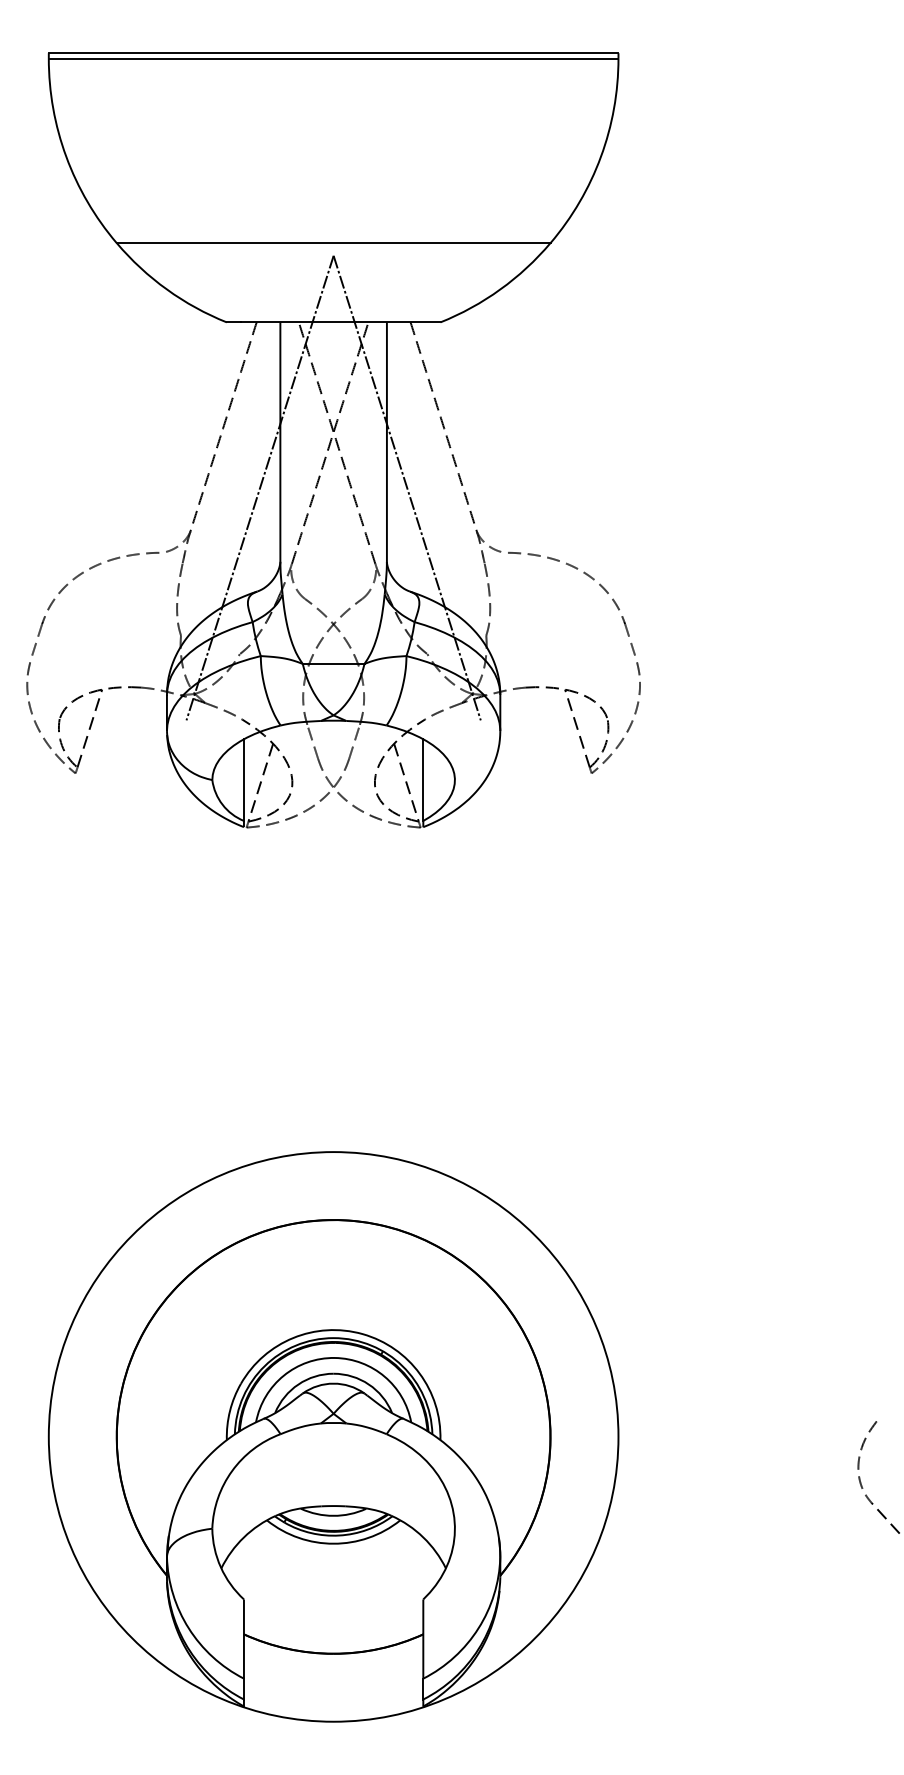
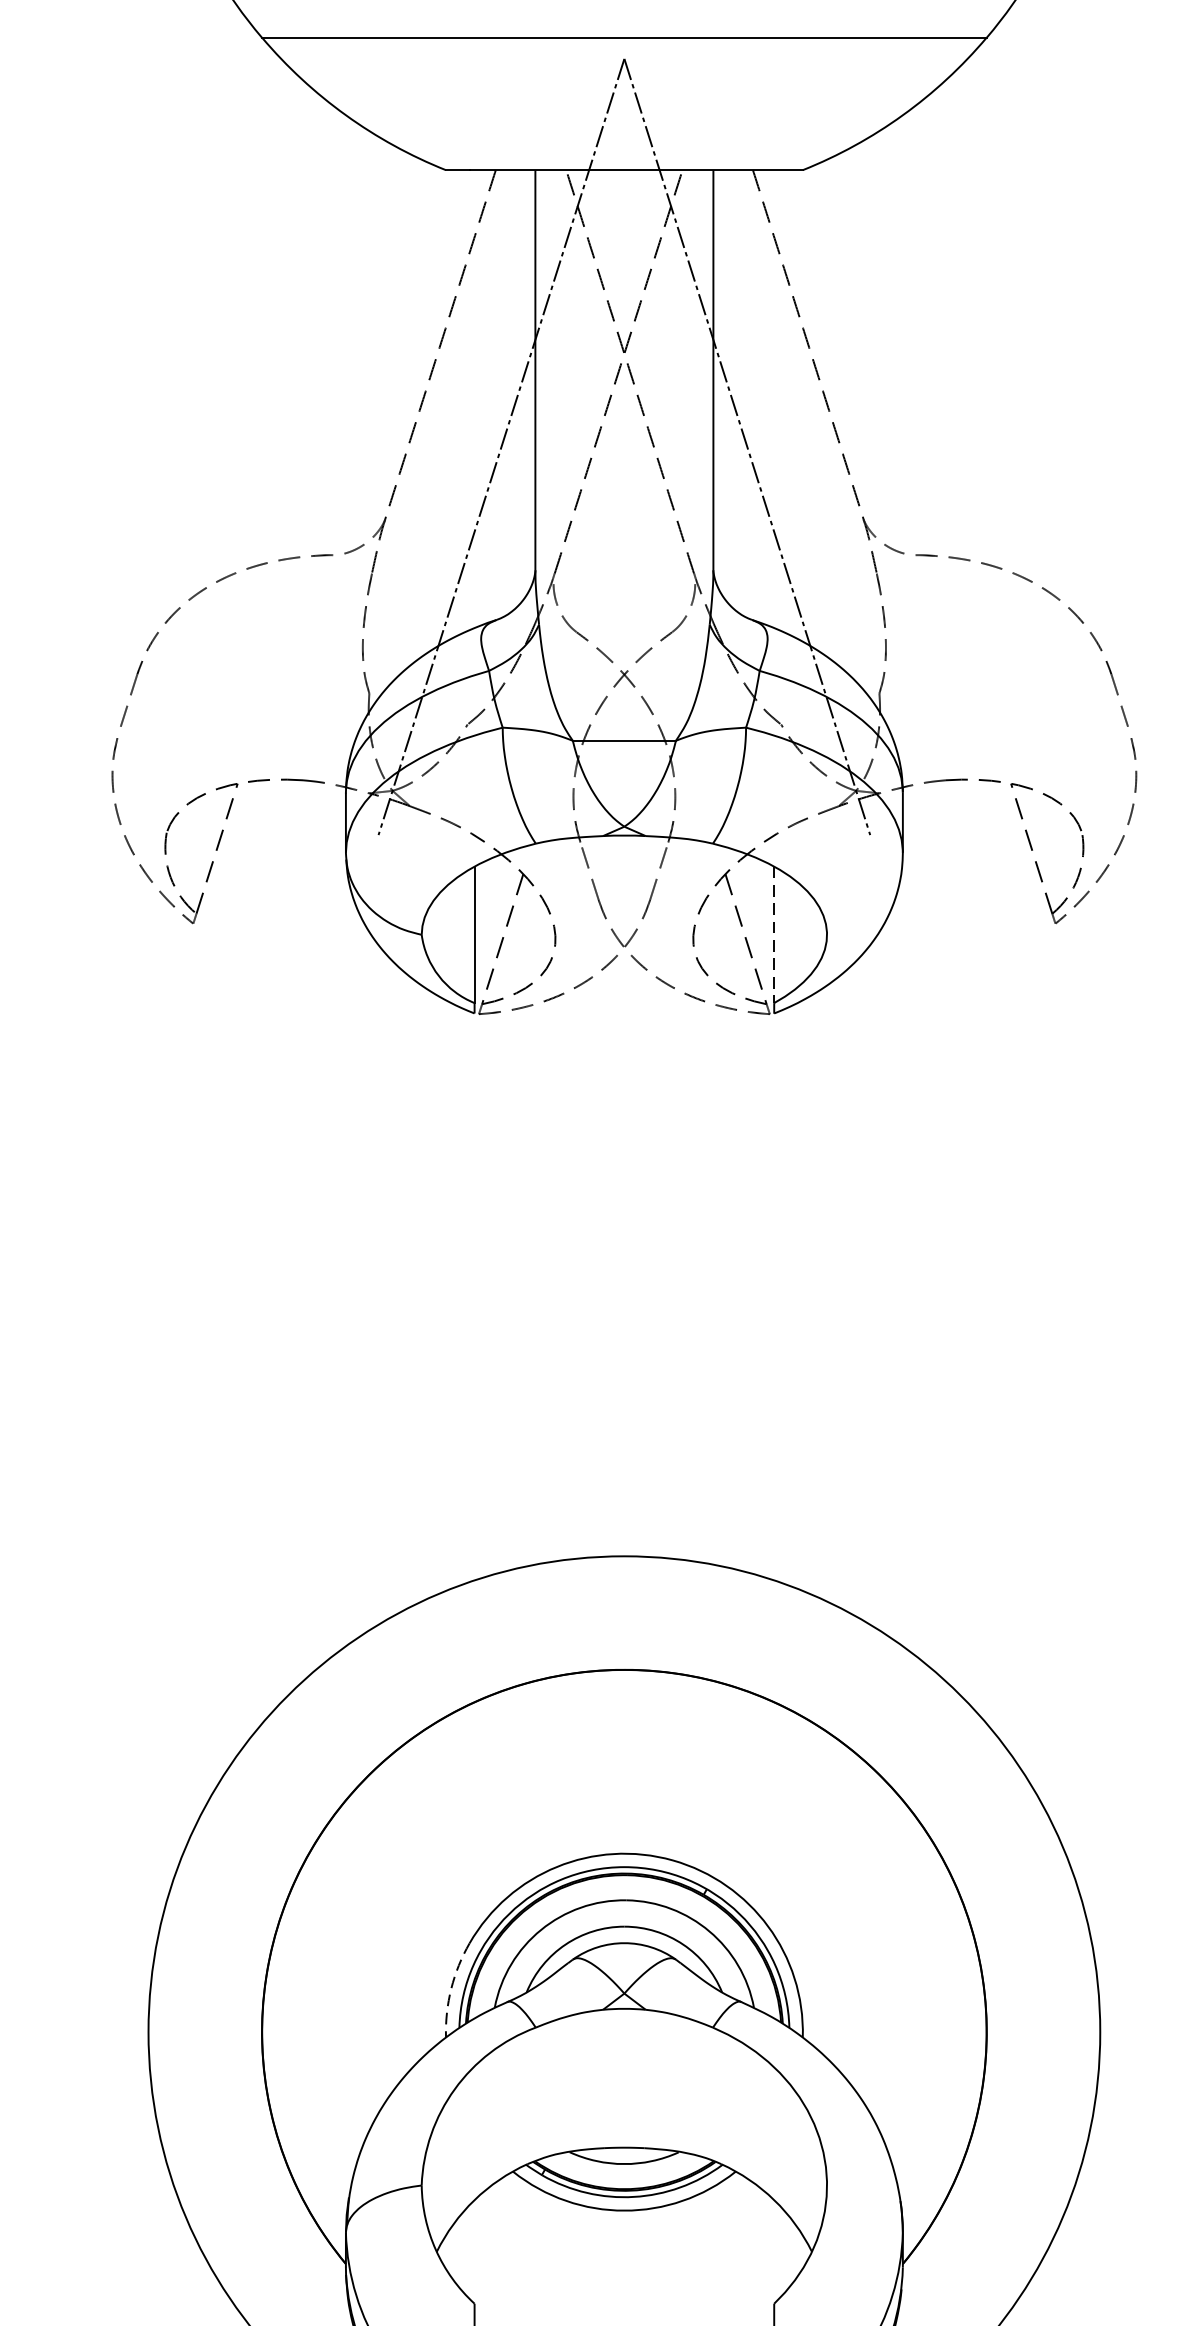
line: (423, 780) -> (774, 935), solid -> dashed
arc: (230, 1410) -> (452, 1988), solid -> dashed

